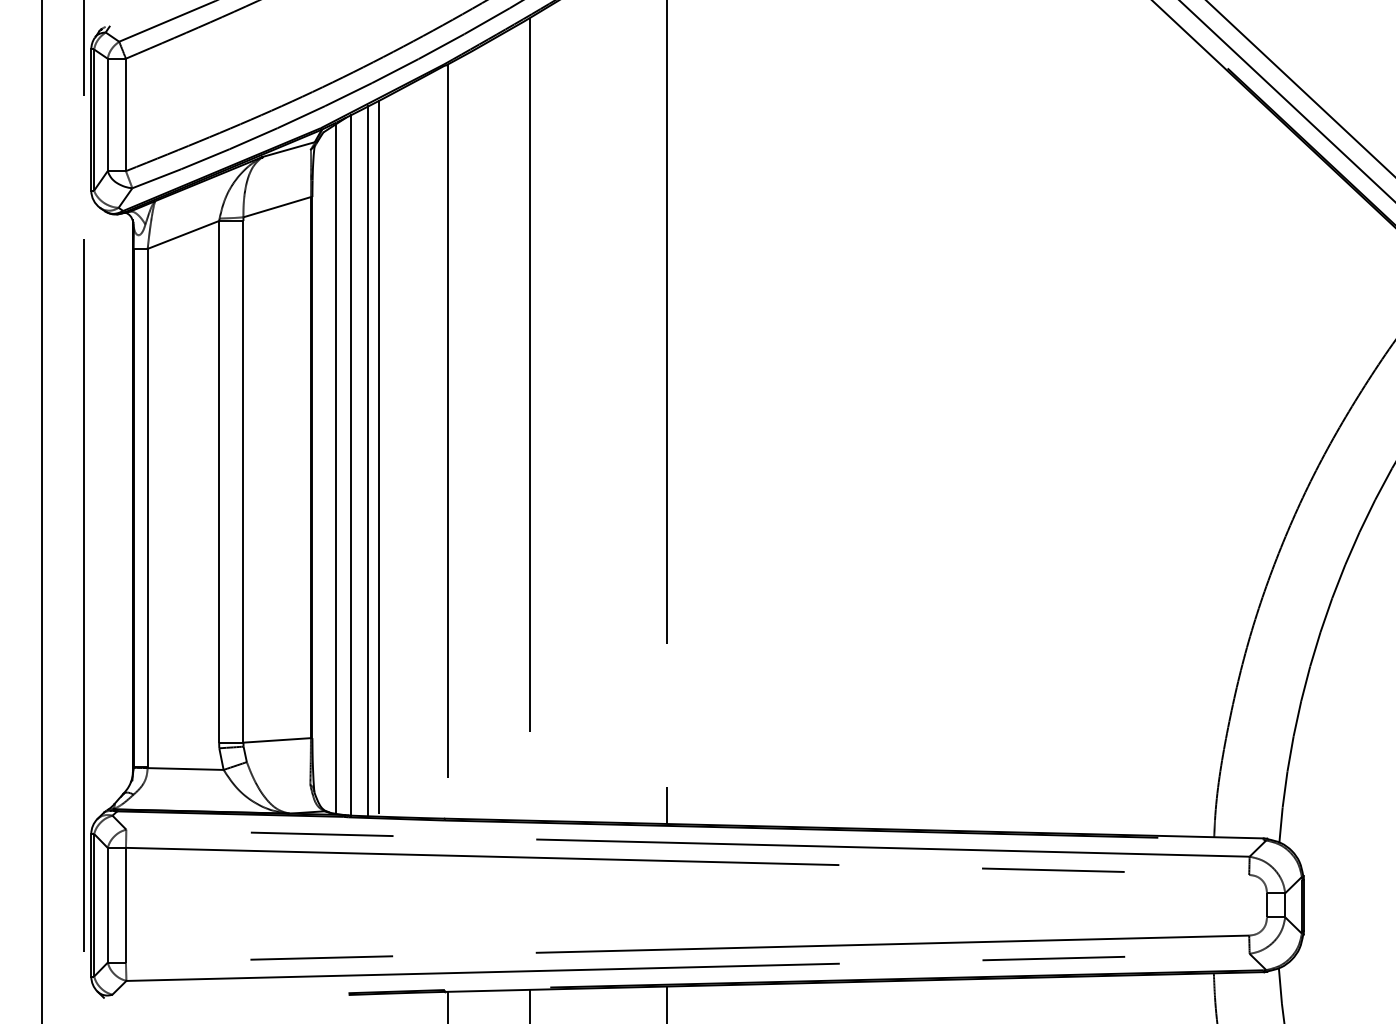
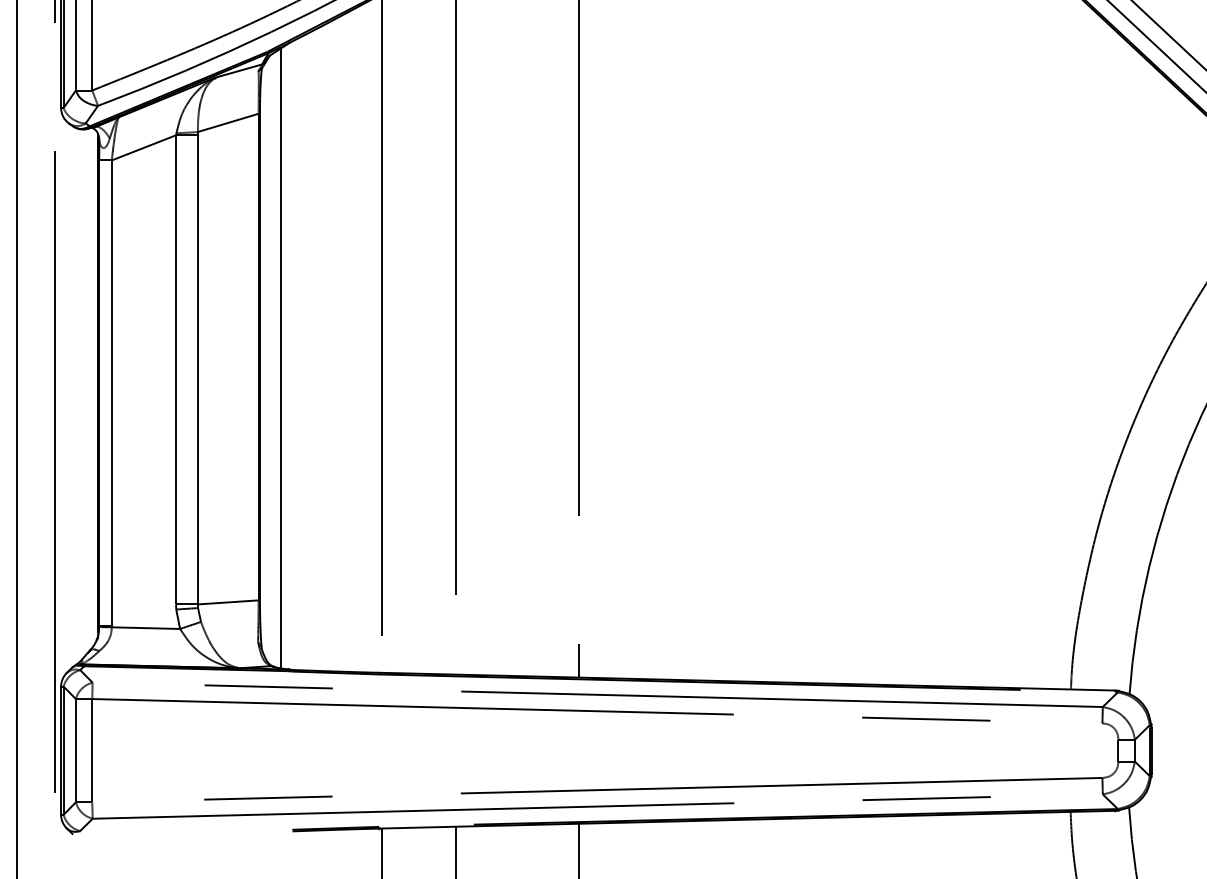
line: (379, 458) -> (320, 348), removed
line: (368, 461) -> (310, 351), removed
line: (351, 465) -> (295, 355), removed

